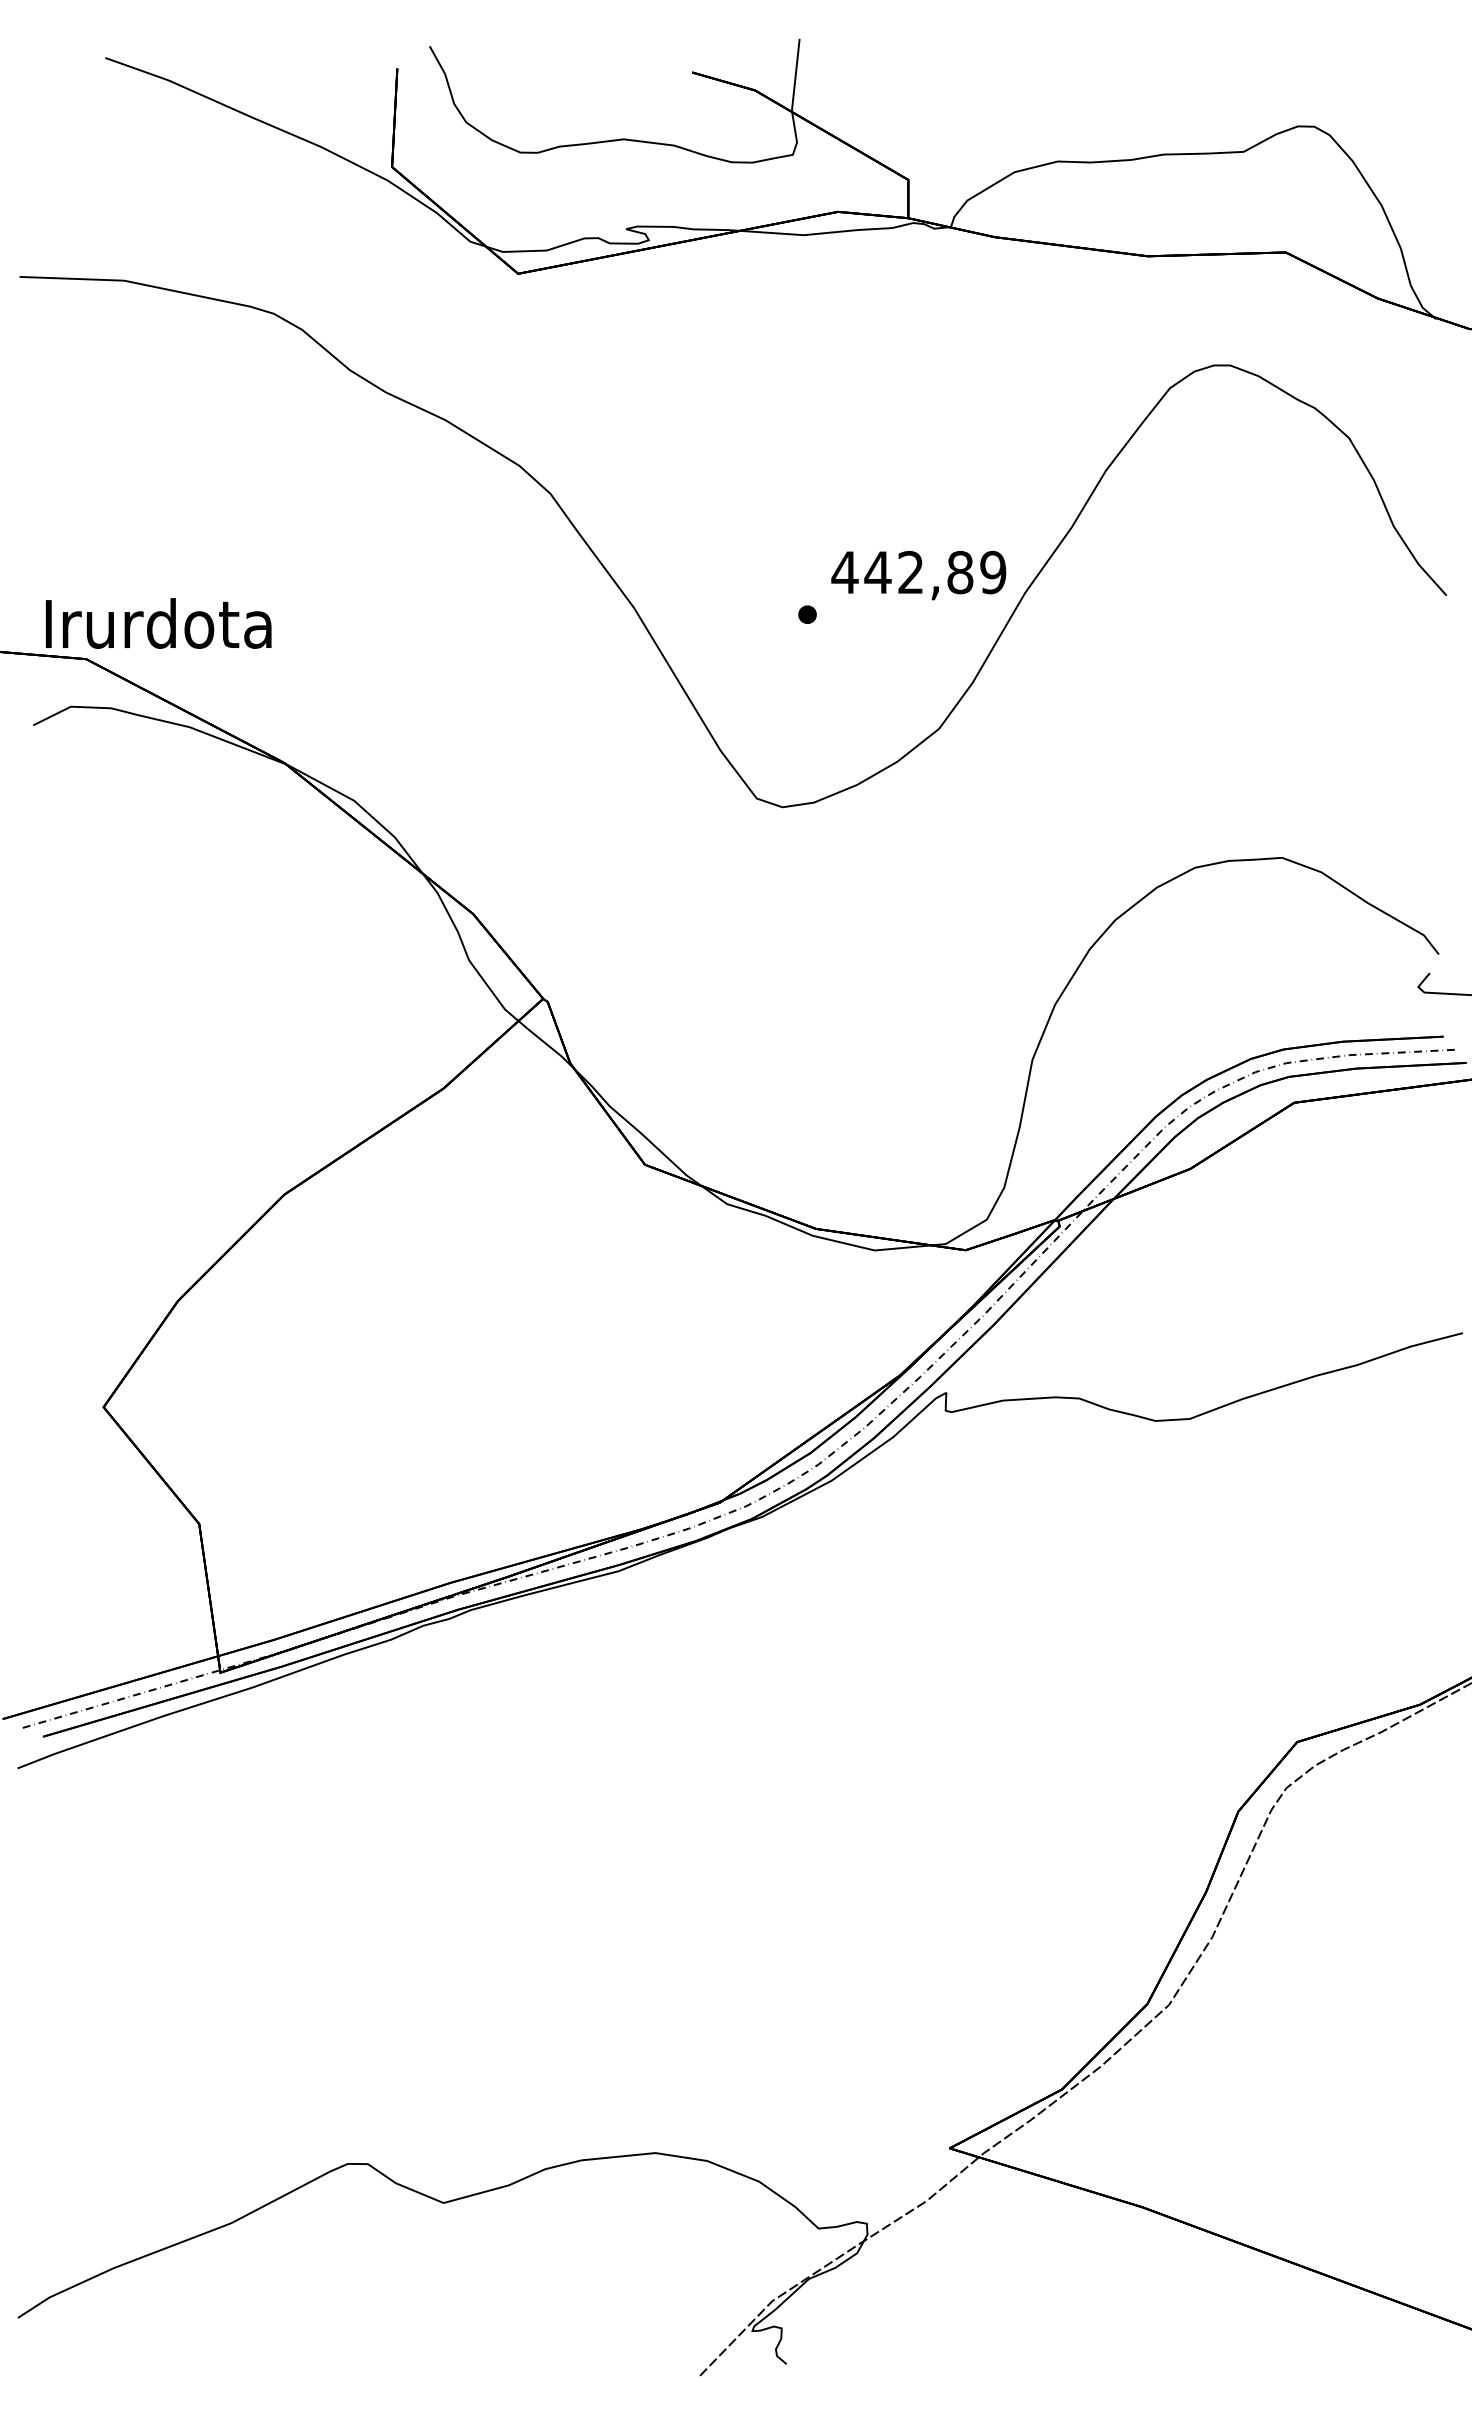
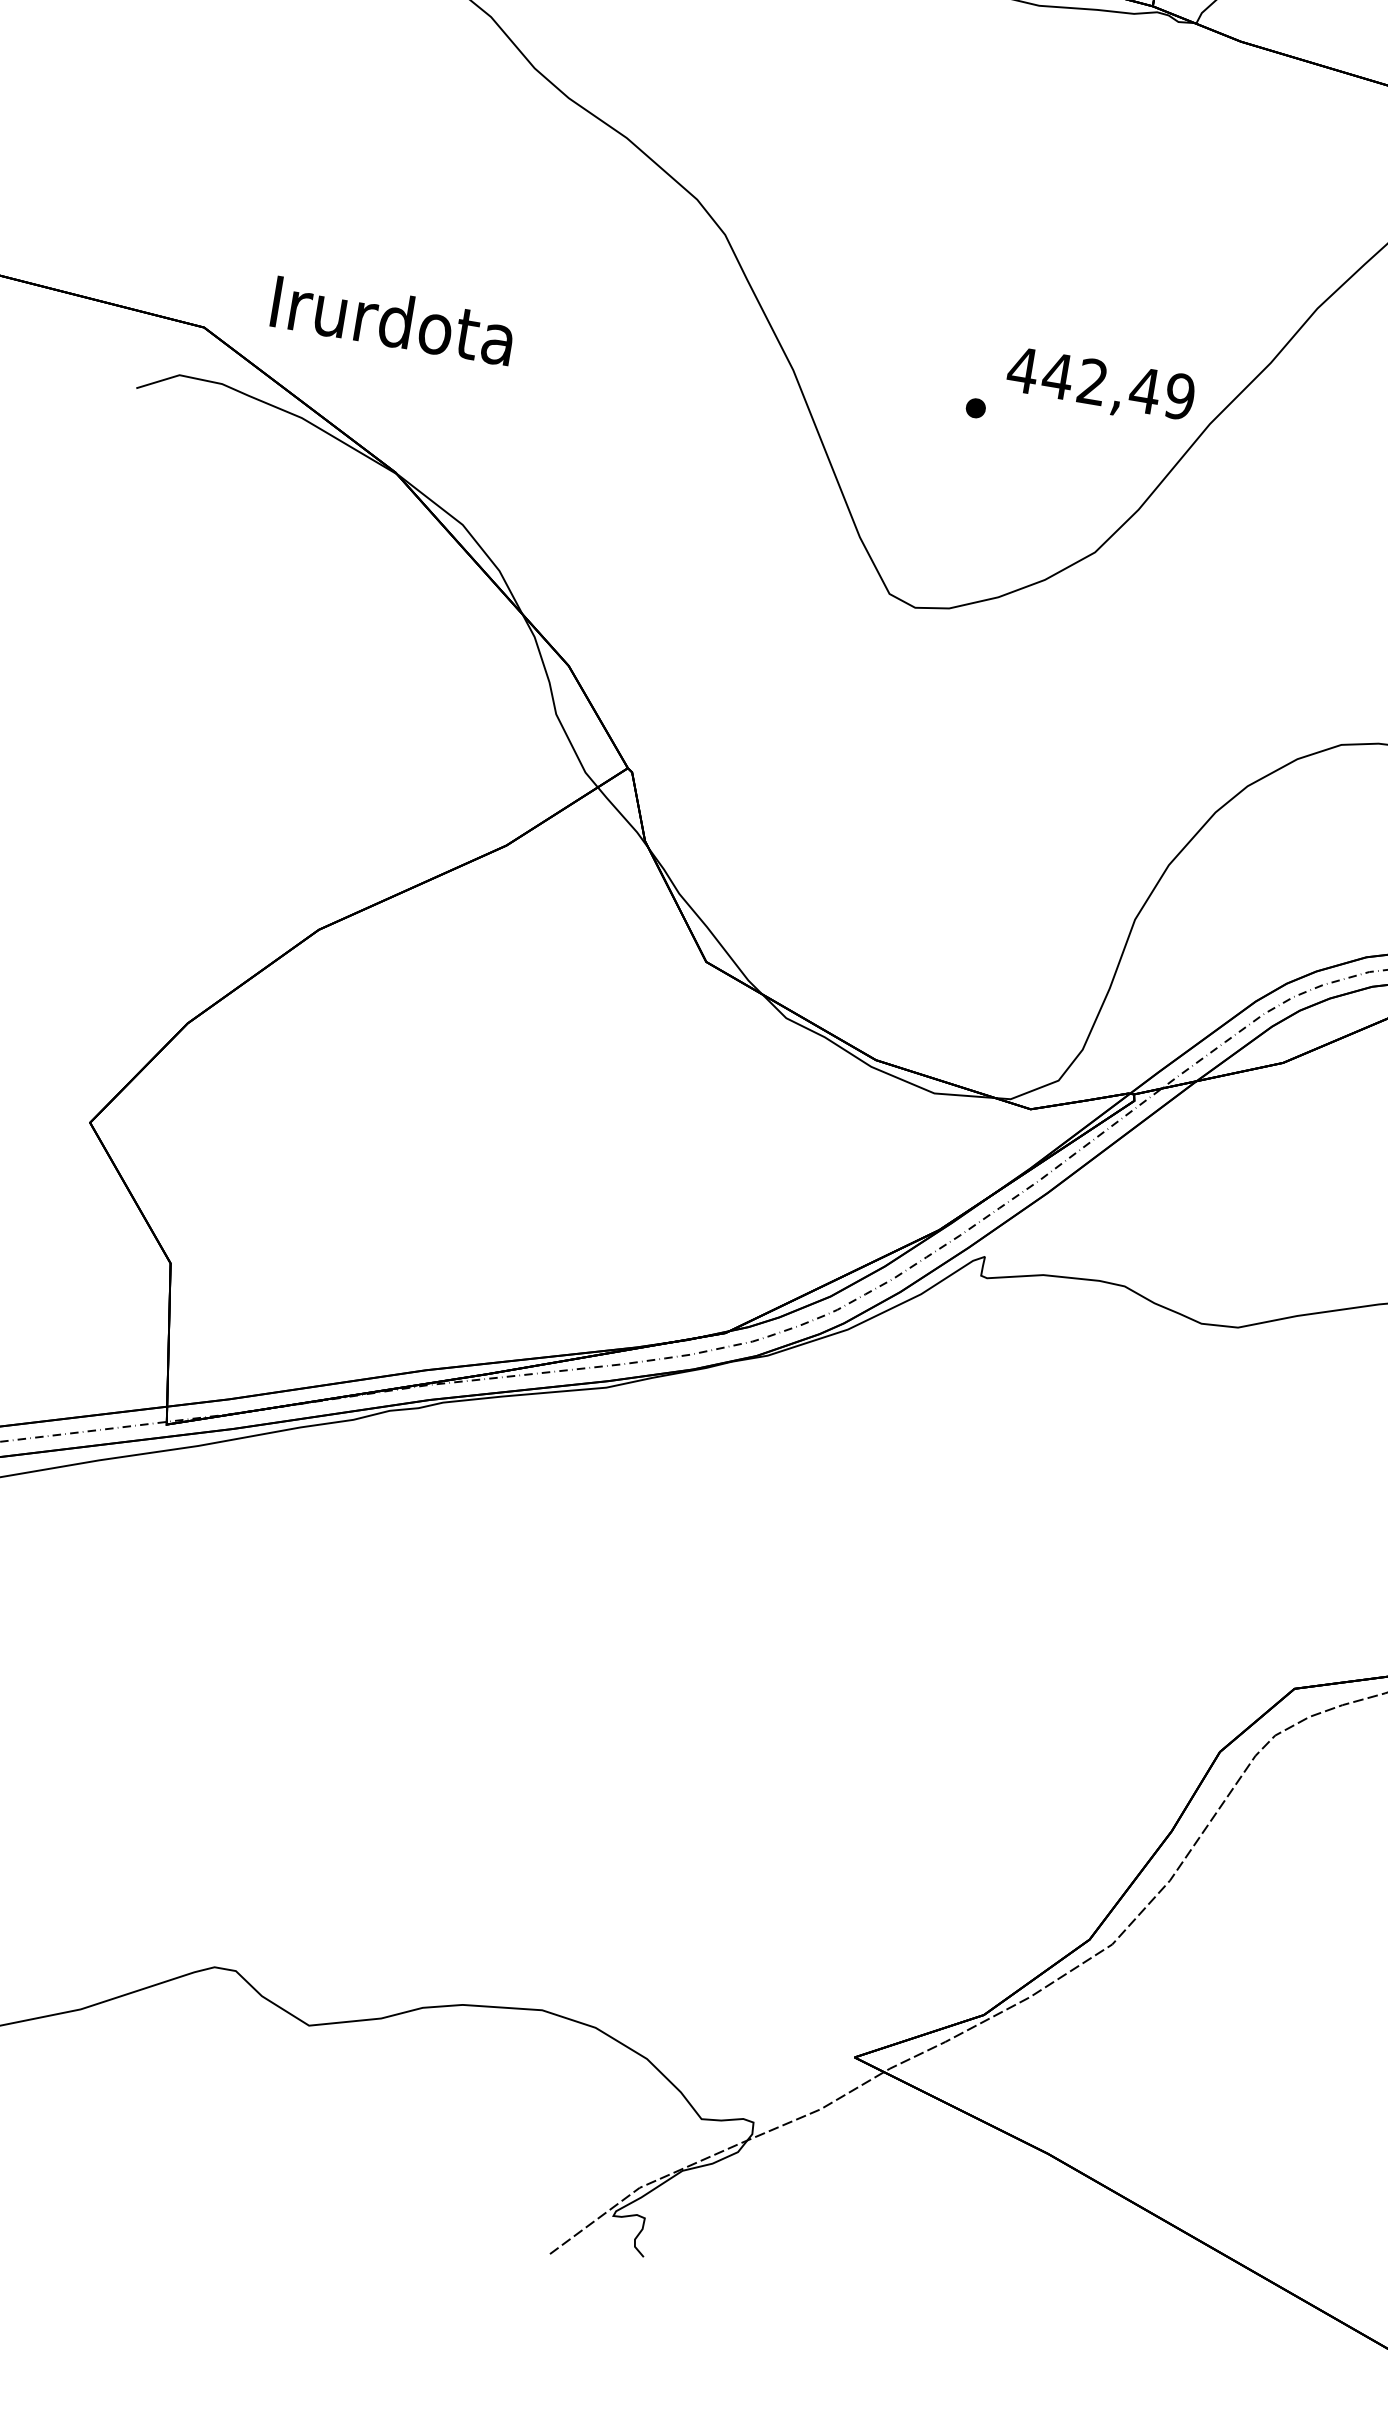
text: (959, 572) -> (1144, 390), 442,89 -> 442,49
text: (158, 623) -> (392, 320), moved

